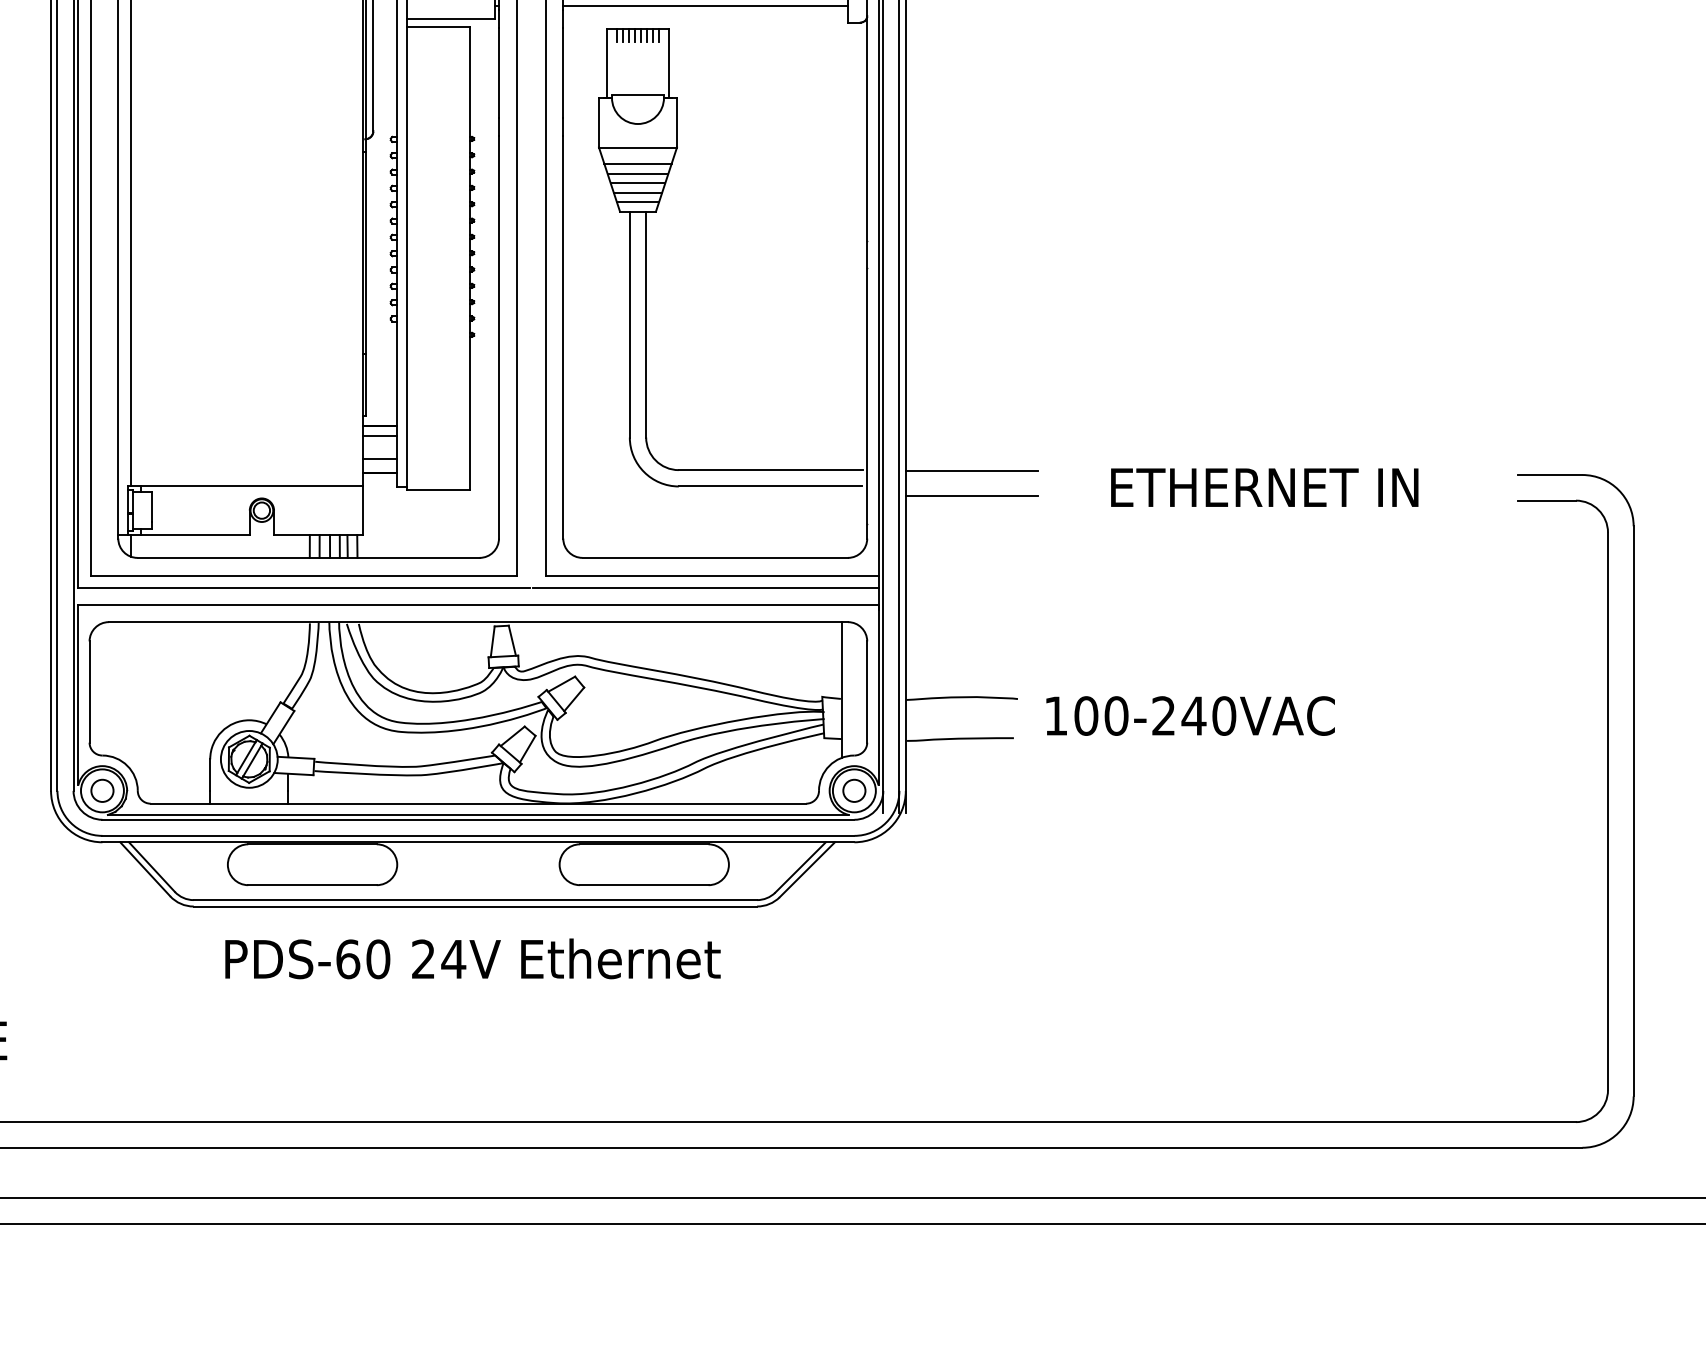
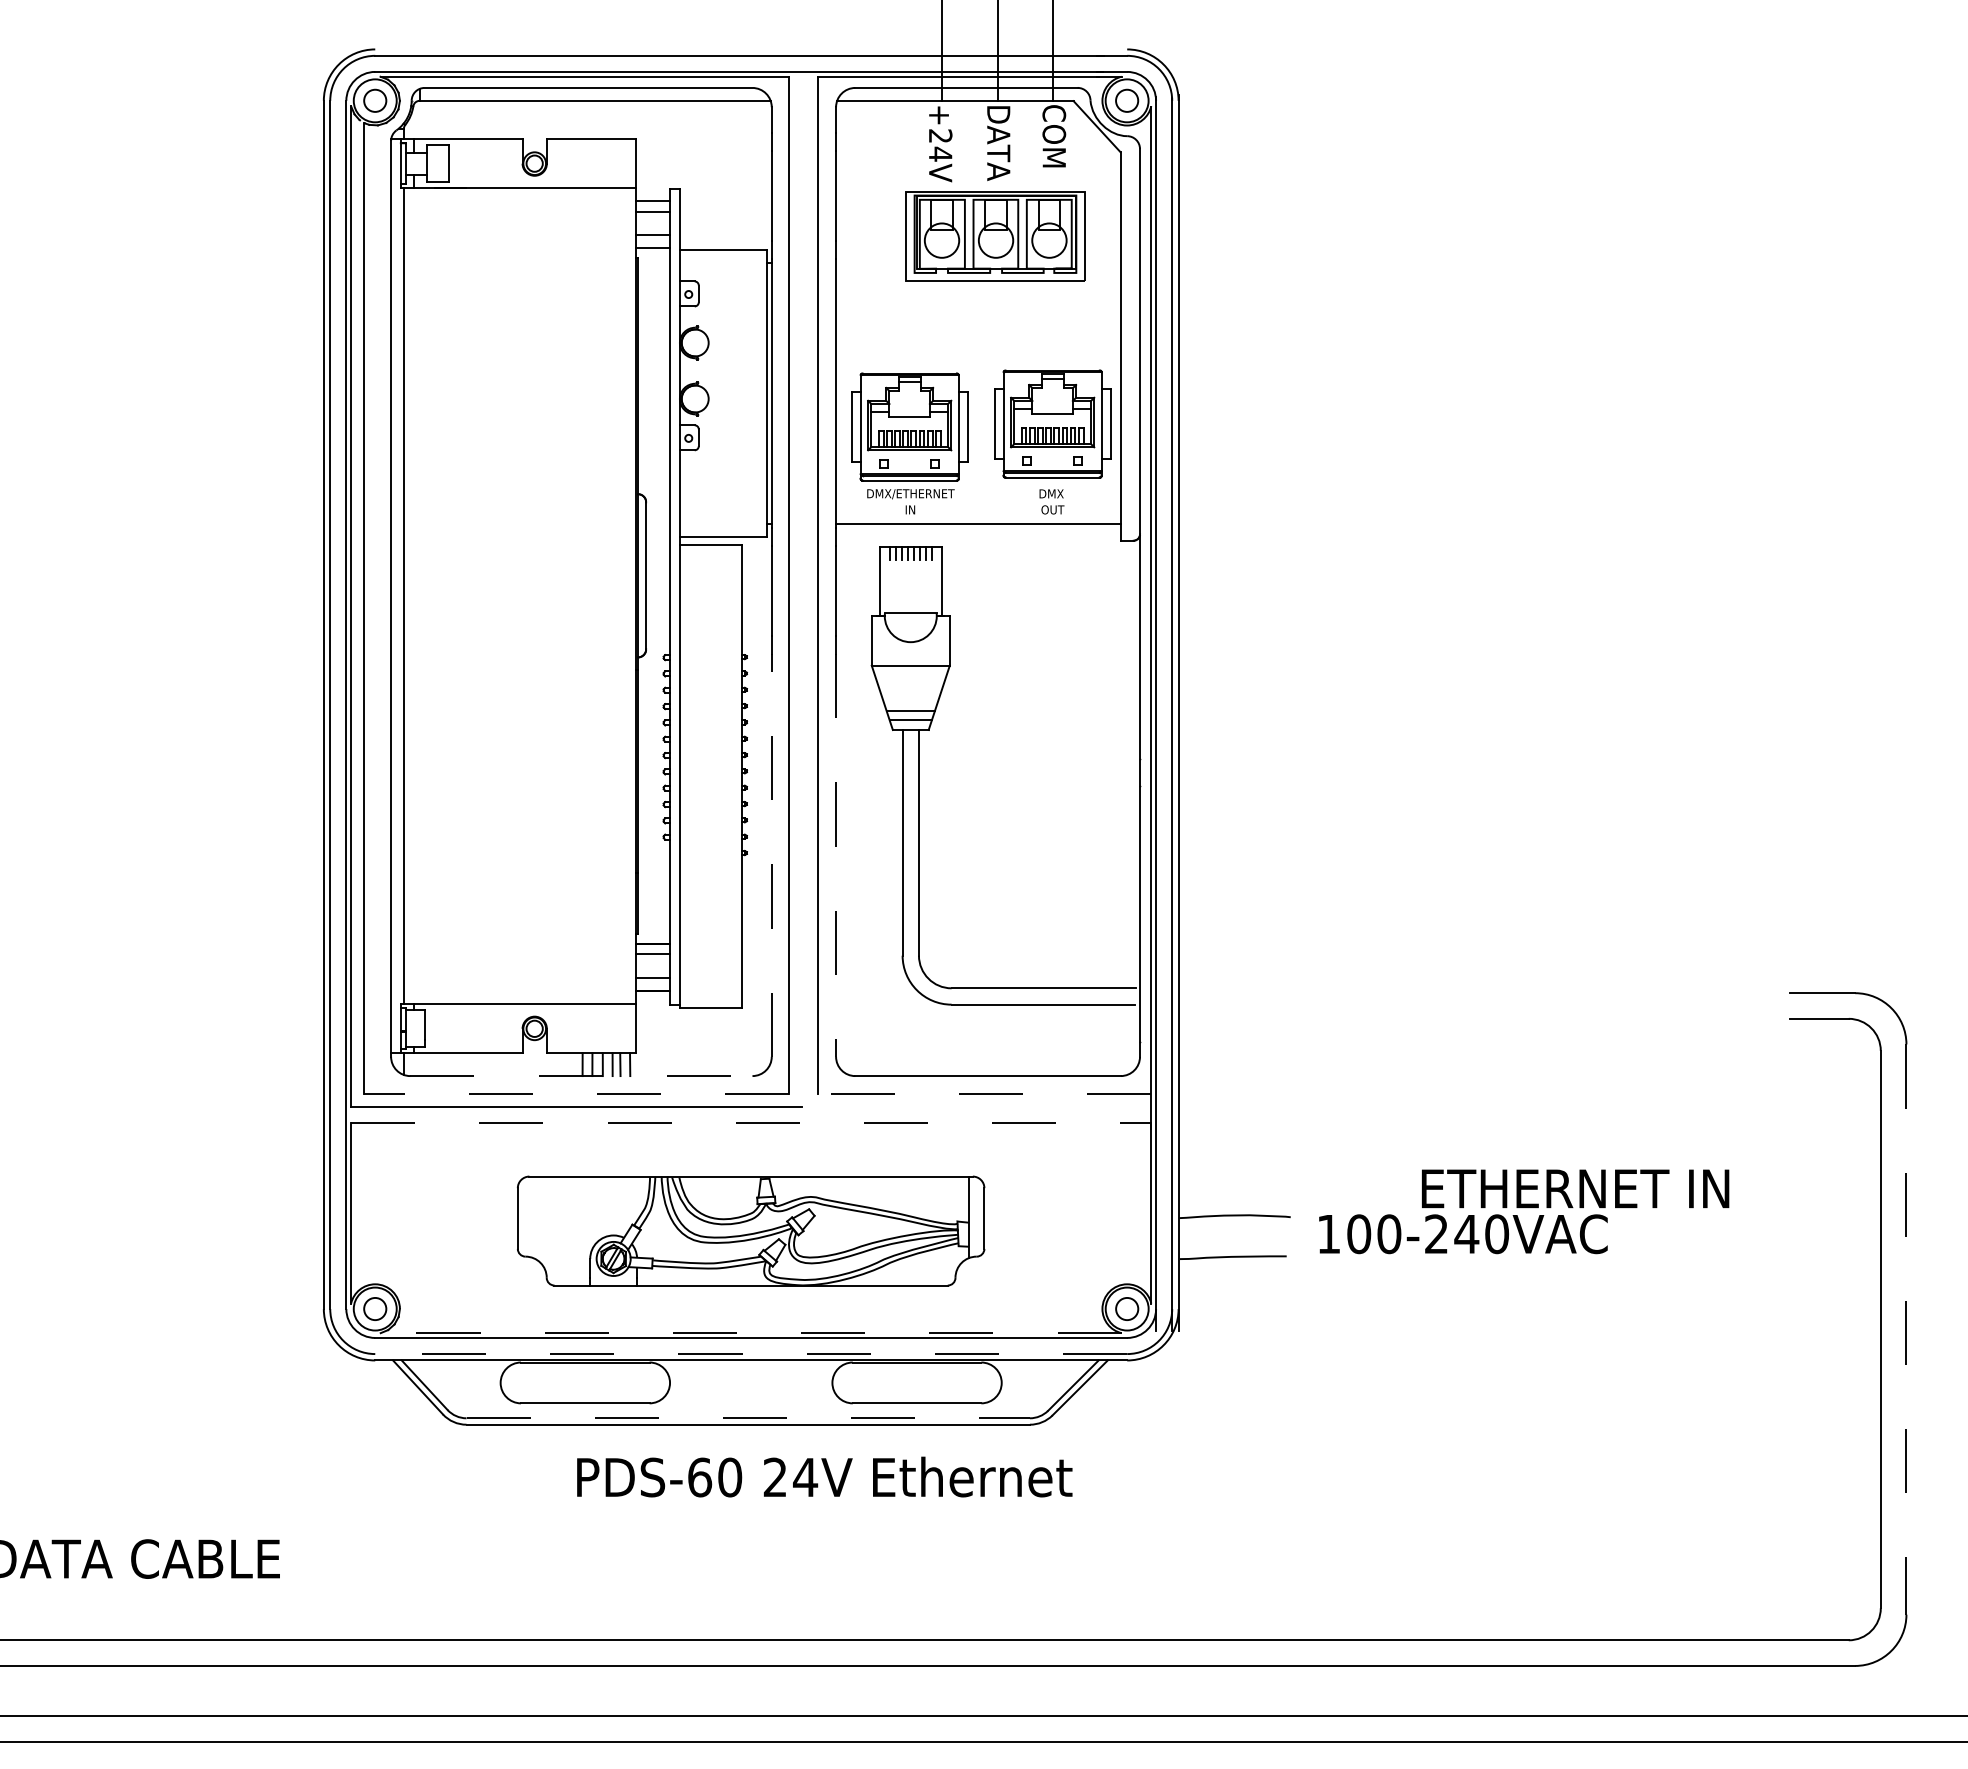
line: (637, 164) -> (910, 682), removed
line: (637, 173) -> (910, 691), removed
line: (637, 183) -> (910, 701), removed
line: (498, 336) -> (771, 854), solid -> dashed
line: (563, 337) -> (836, 855), solid -> dashed
line: (971, 470) -> (1244, 988), removed
text: (1264, 487) -> (1575, 1188), moved
line: (971, 496) -> (1244, 1014), removed
line: (308, 558) -> (581, 1076), solid -> dashed
line: (303, 575) -> (576, 1093), solid -> dashed
line: (711, 575) -> (984, 1093), solid -> dashed
line: (705, 588) -> (978, 1106), removed
line: (478, 604) -> (751, 1122), solid -> dashed
part: (477, 712) -> (750, 1230), size x0.6
line: (1633, 812) -> (1906, 1330), solid -> dashed
line: (477, 815) -> (750, 1333), solid -> dashed
line: (478, 836) -> (751, 1354), solid -> dashed
line: (475, 900) -> (748, 1418), solid -> dashed
text: (472, 958) -> (824, 1476), moved

